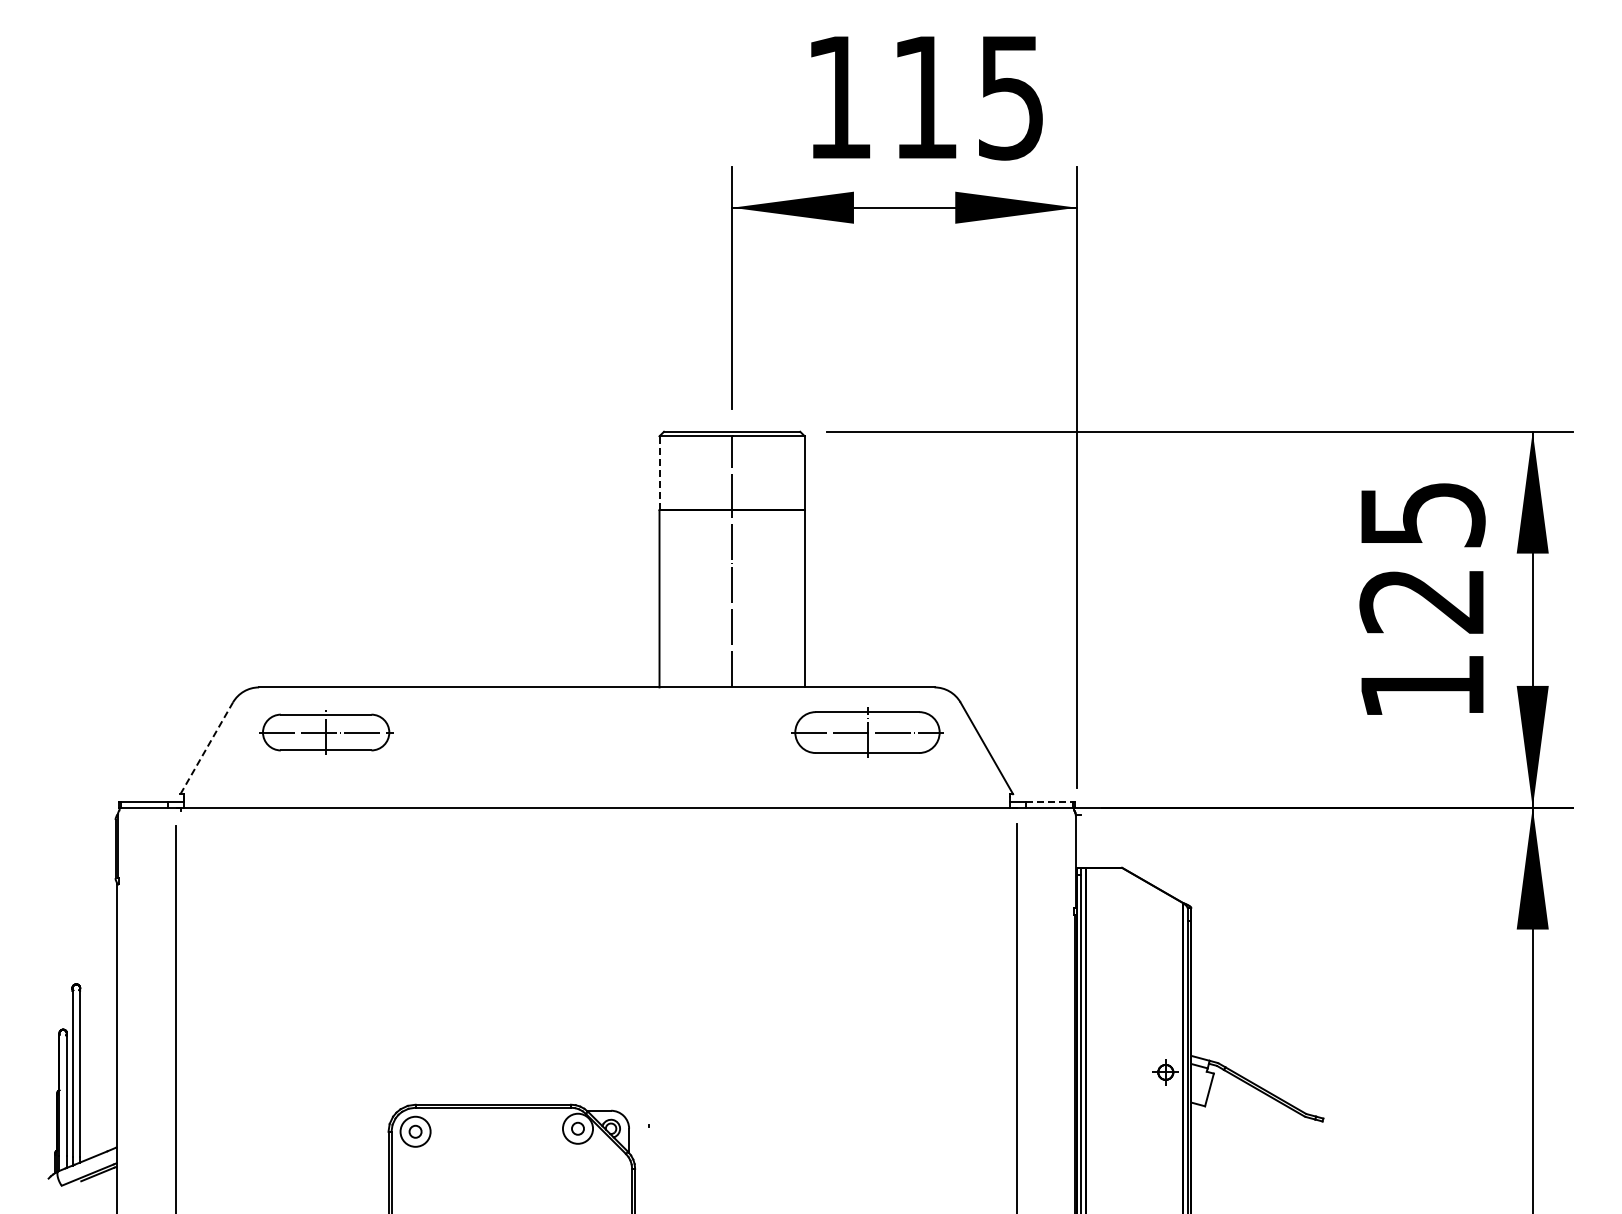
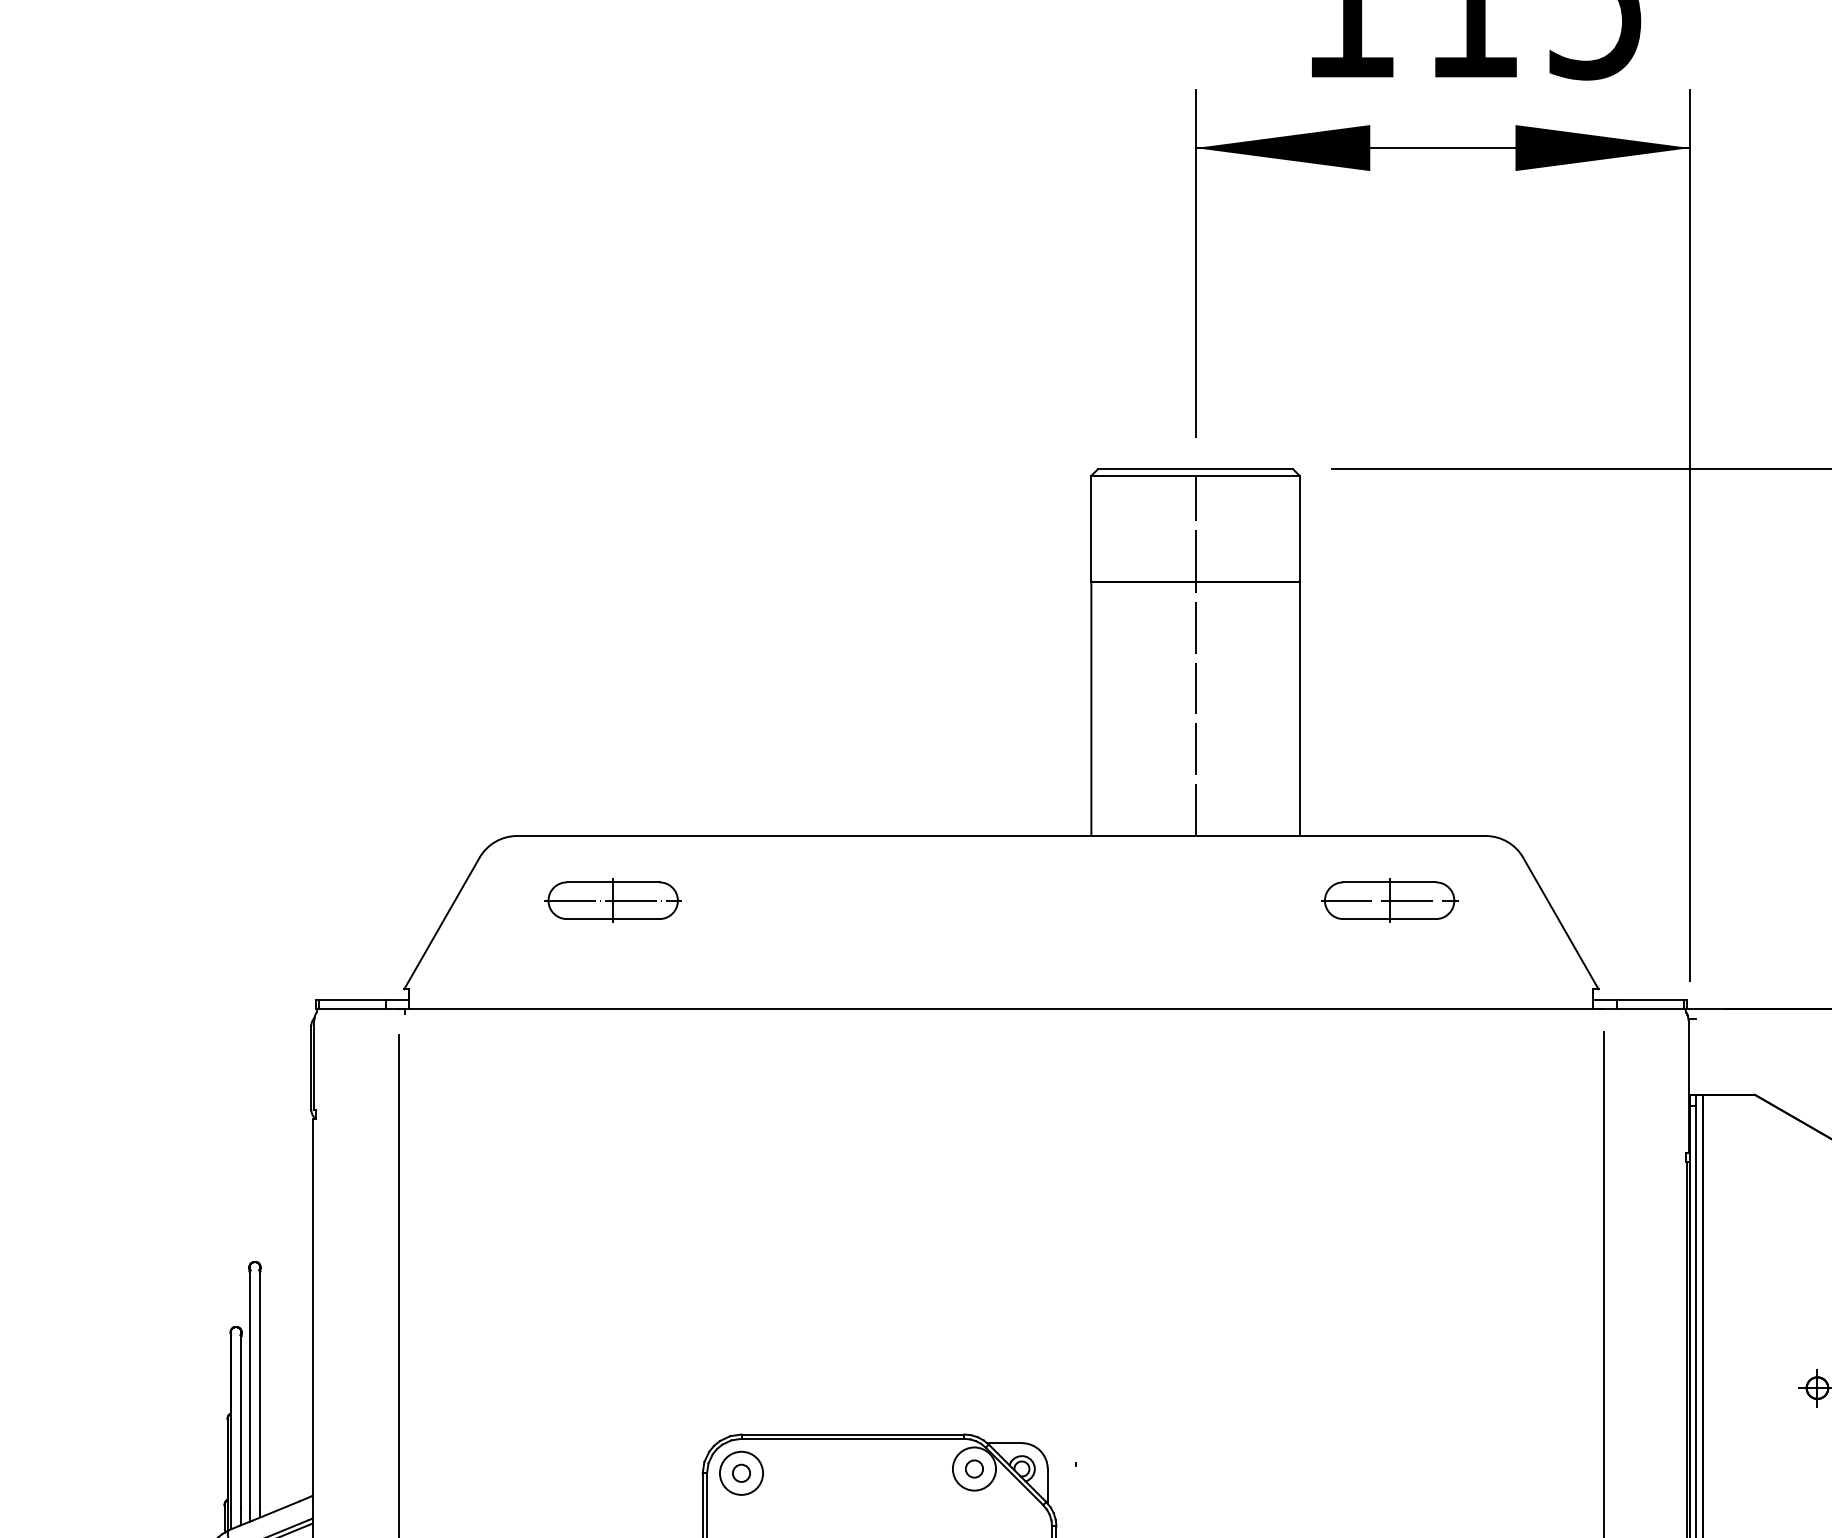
line: (659, 473) -> (1091, 529), dashed -> solid
part: (325, 732) -> (612, 900), size x0.71
part: (867, 732) -> (1389, 900), size x0.62
line: (206, 748) -> (441, 923), dashed -> solid
line: (1049, 801) -> (1650, 999), dashed -> solid

